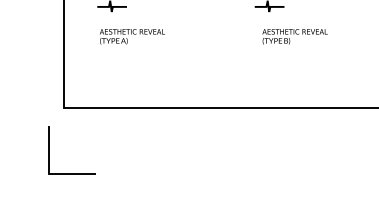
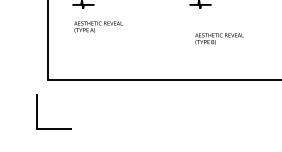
text: (294, 36) -> (219, 38), moved

